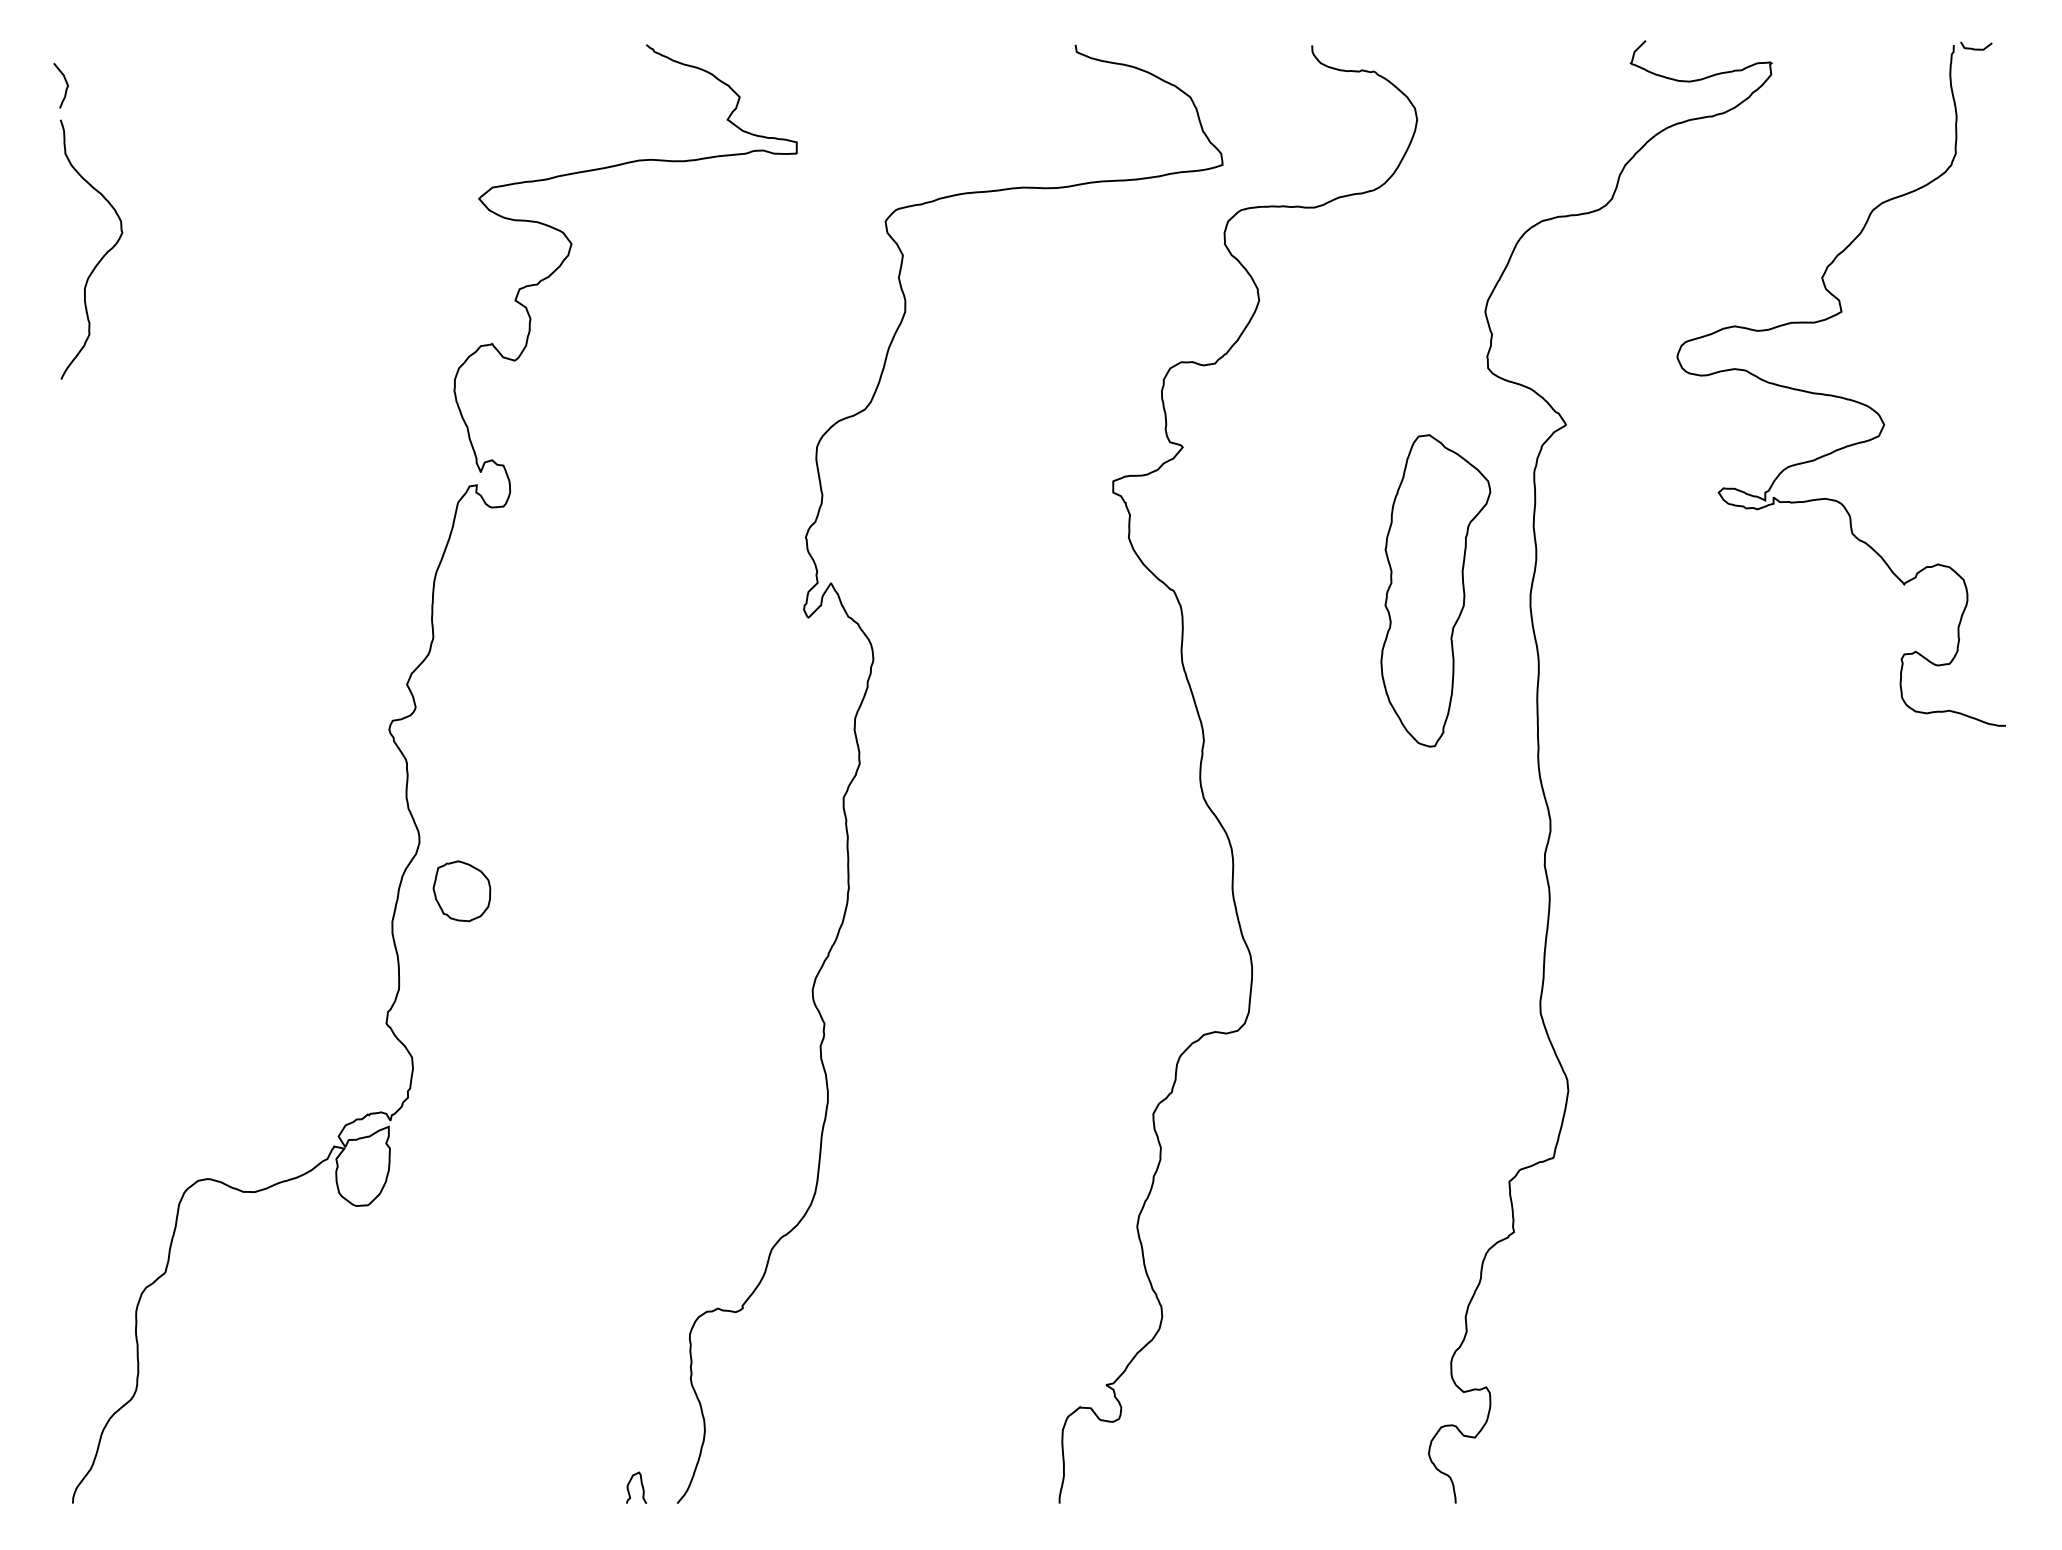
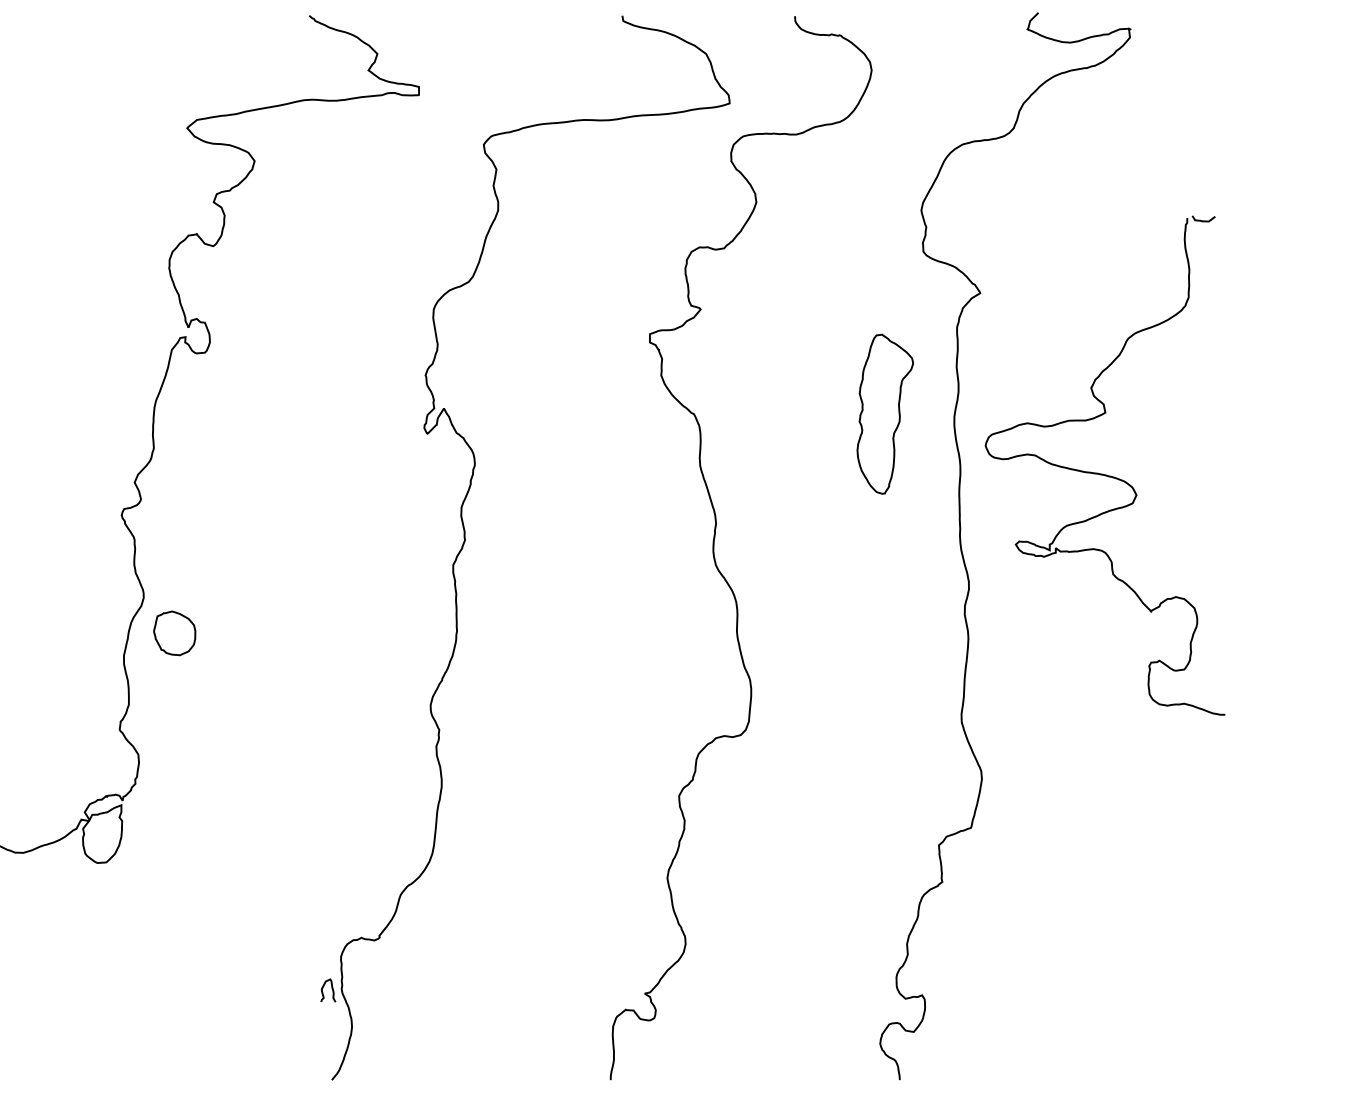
part: (1837, 395) -> (1102, 473), moved
part: (1435, 590) -> (885, 413), size x0.7
curve: (641, 1486) -> (332, 989), moved

